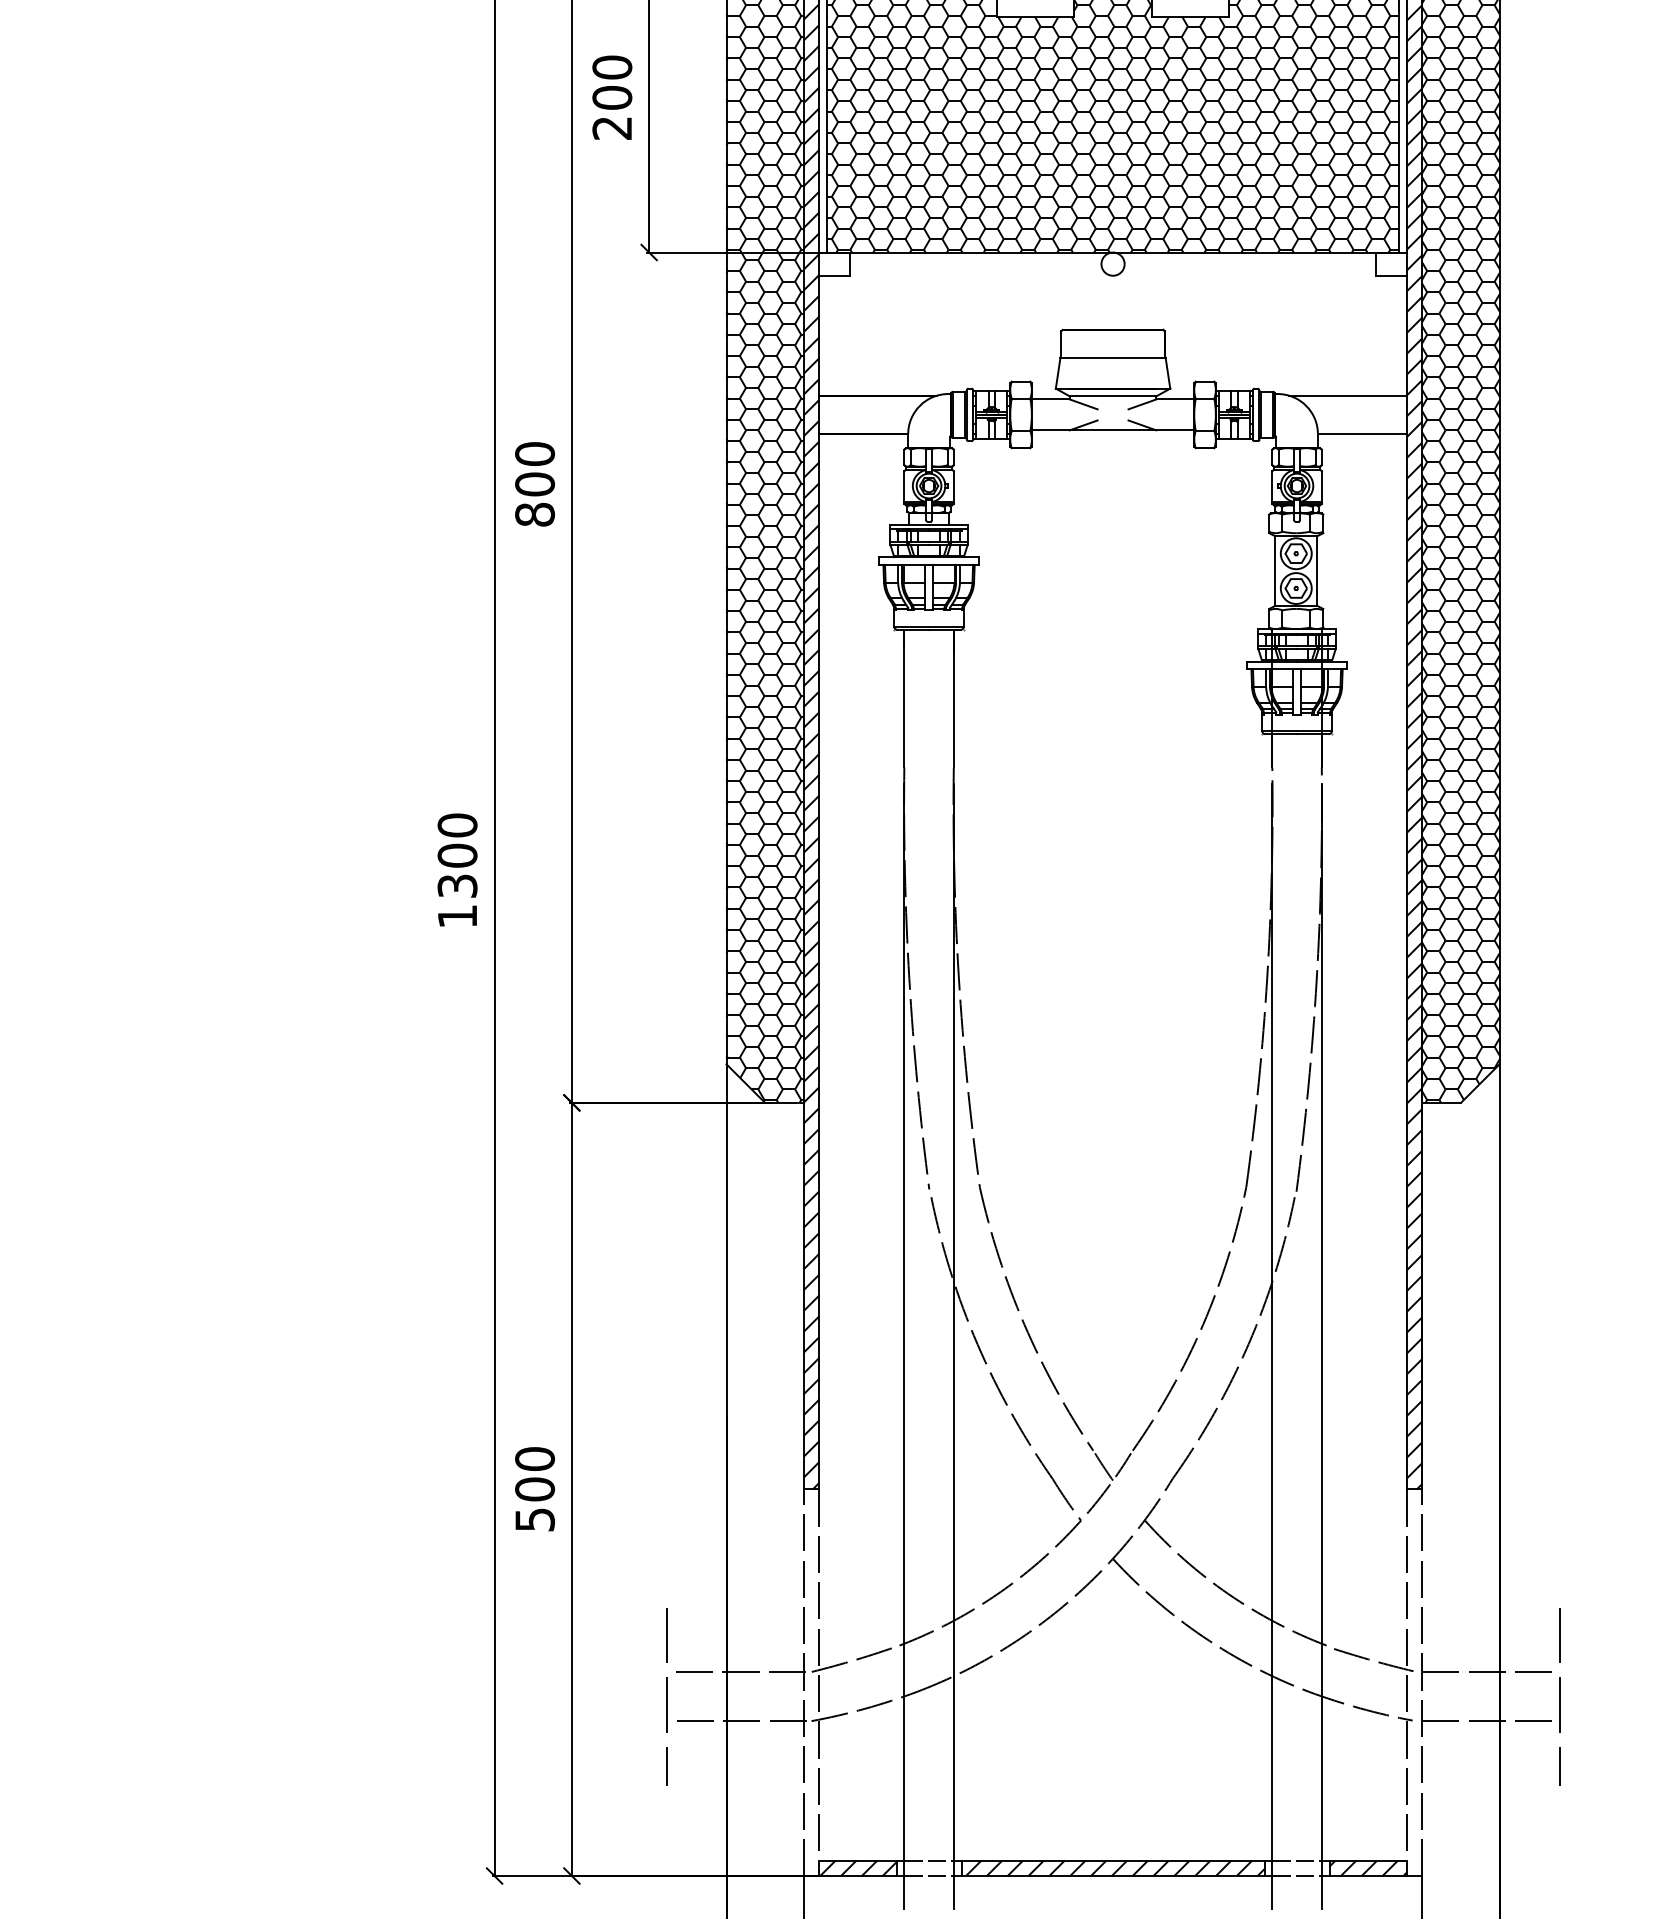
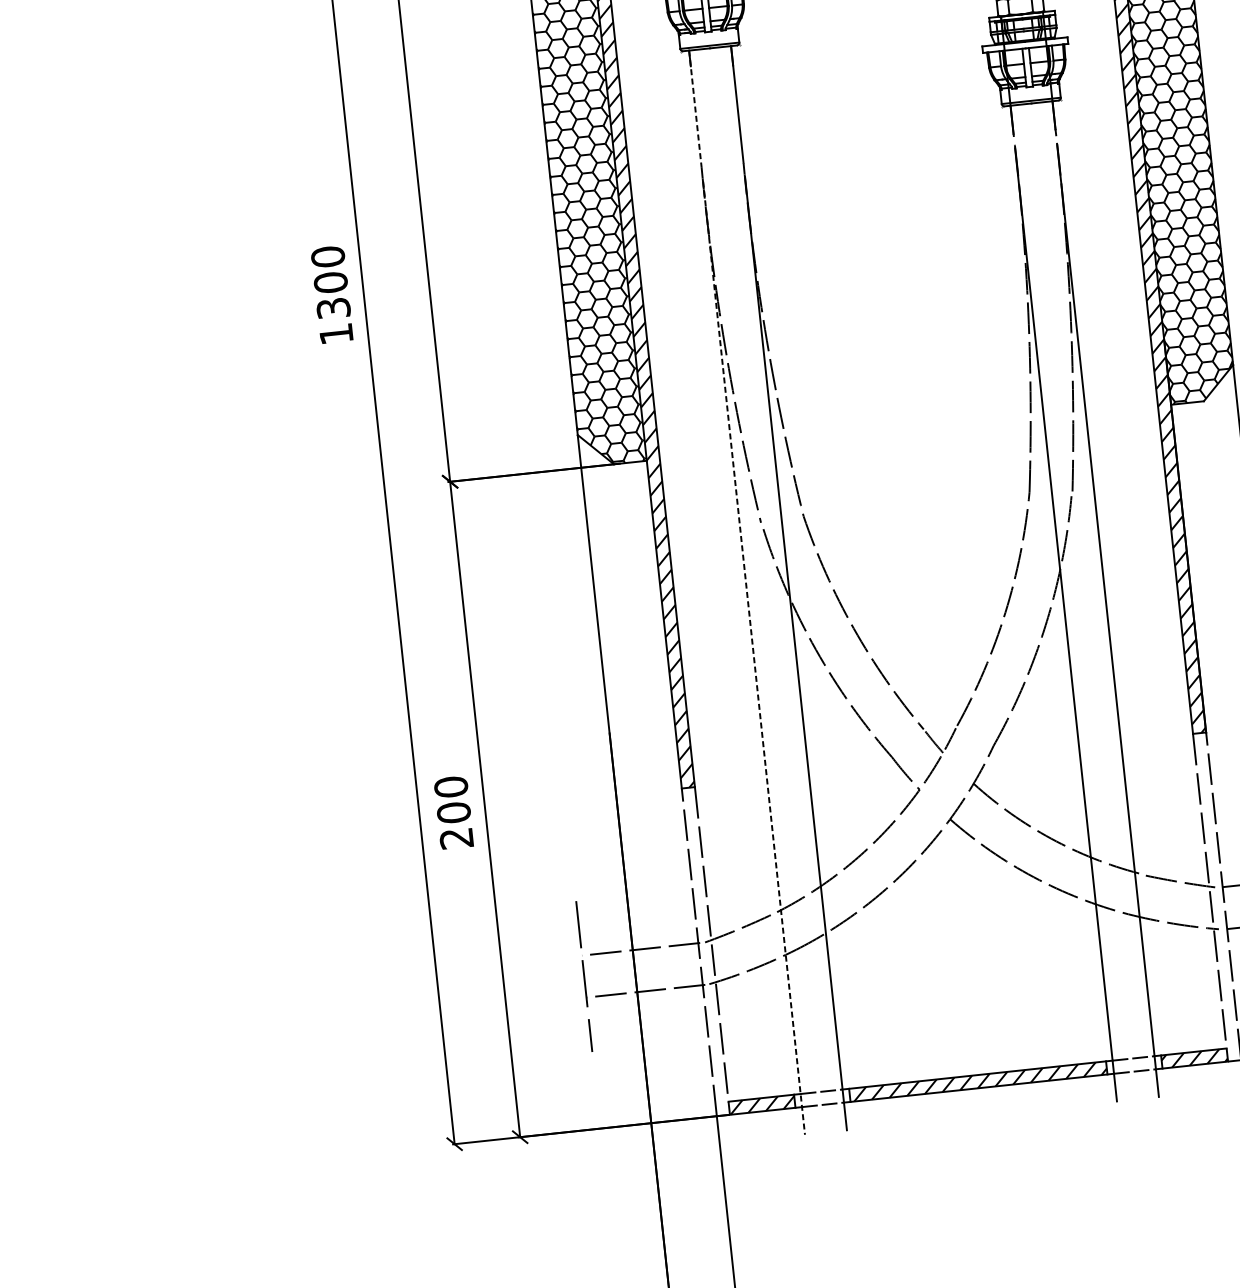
line: (904, 698) -> (695, 108), solid -> dashed
line: (904, 1347) -> (754, 659), solid -> dashed
text: (535, 1519) -> (457, 838), 500 -> 200

